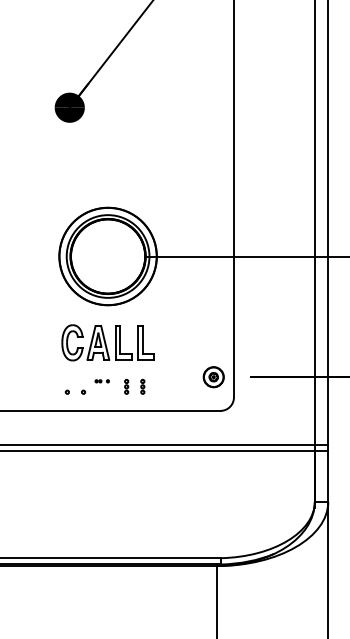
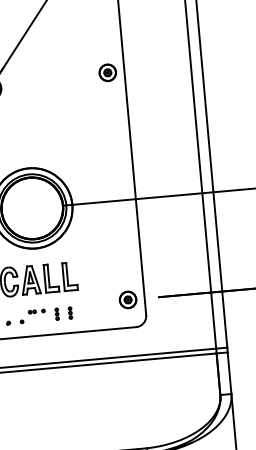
part: (213, 100) -> (107, 72), added
part: (101, 380) -> (36, 310), size x1.43

